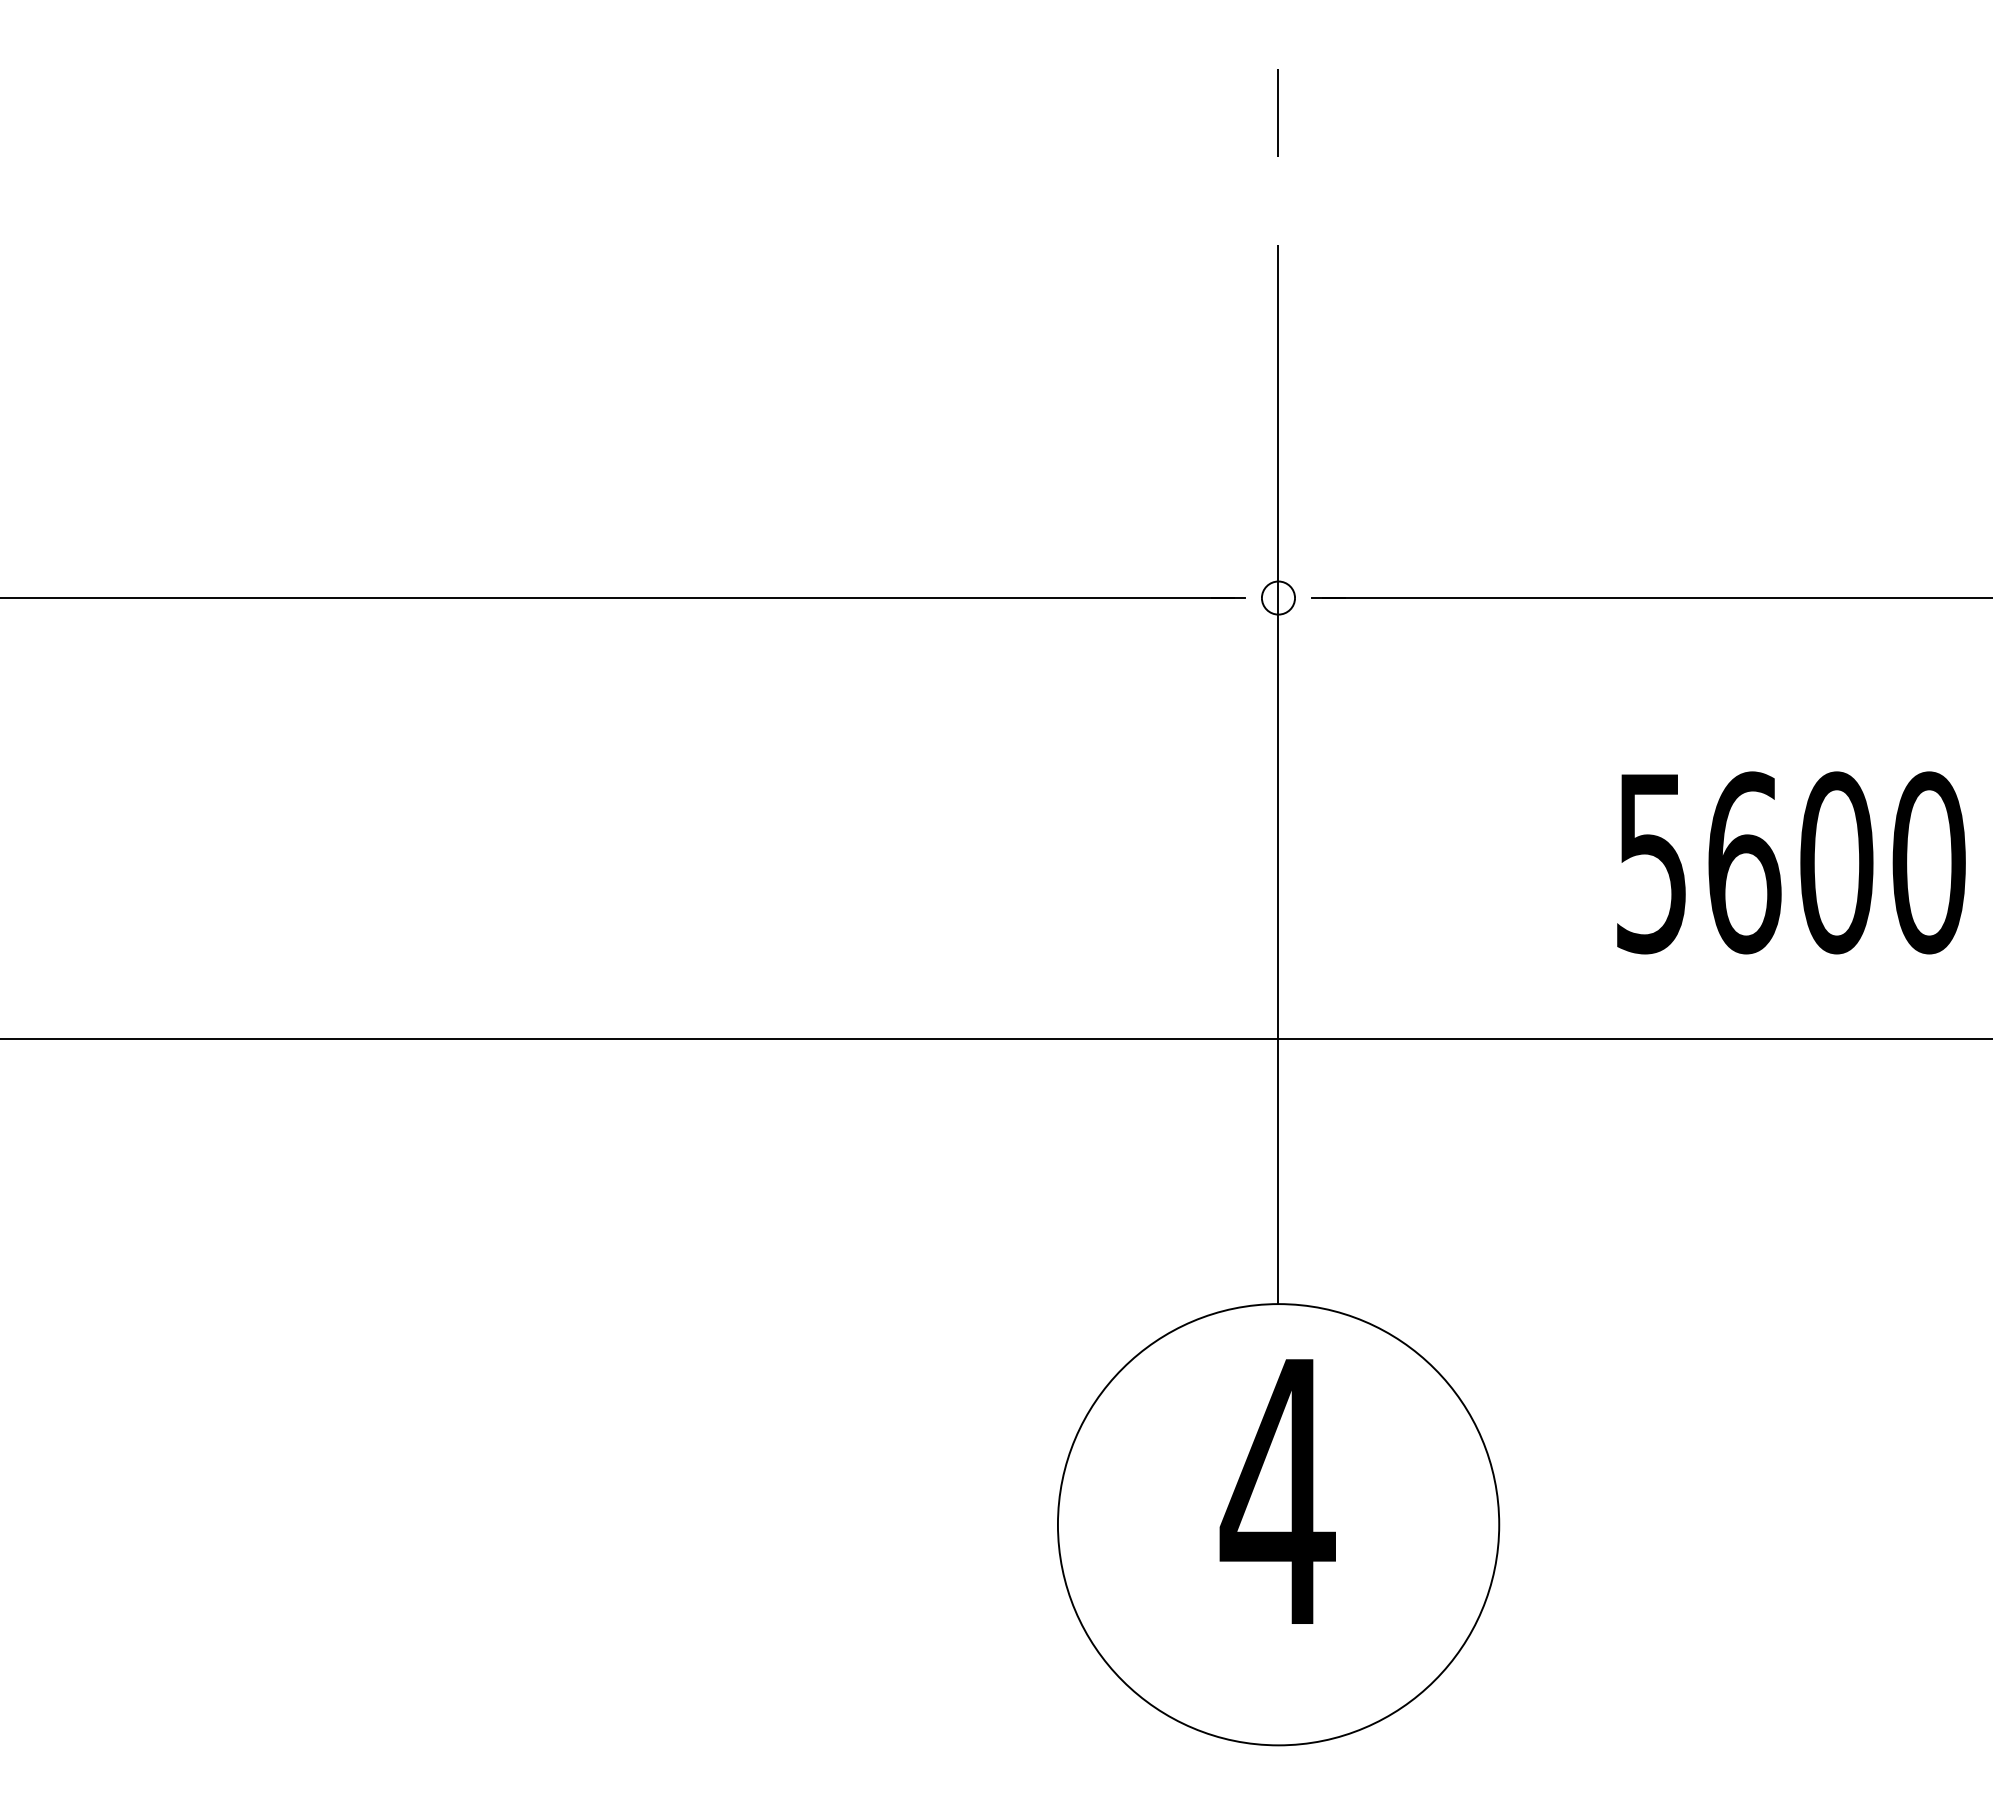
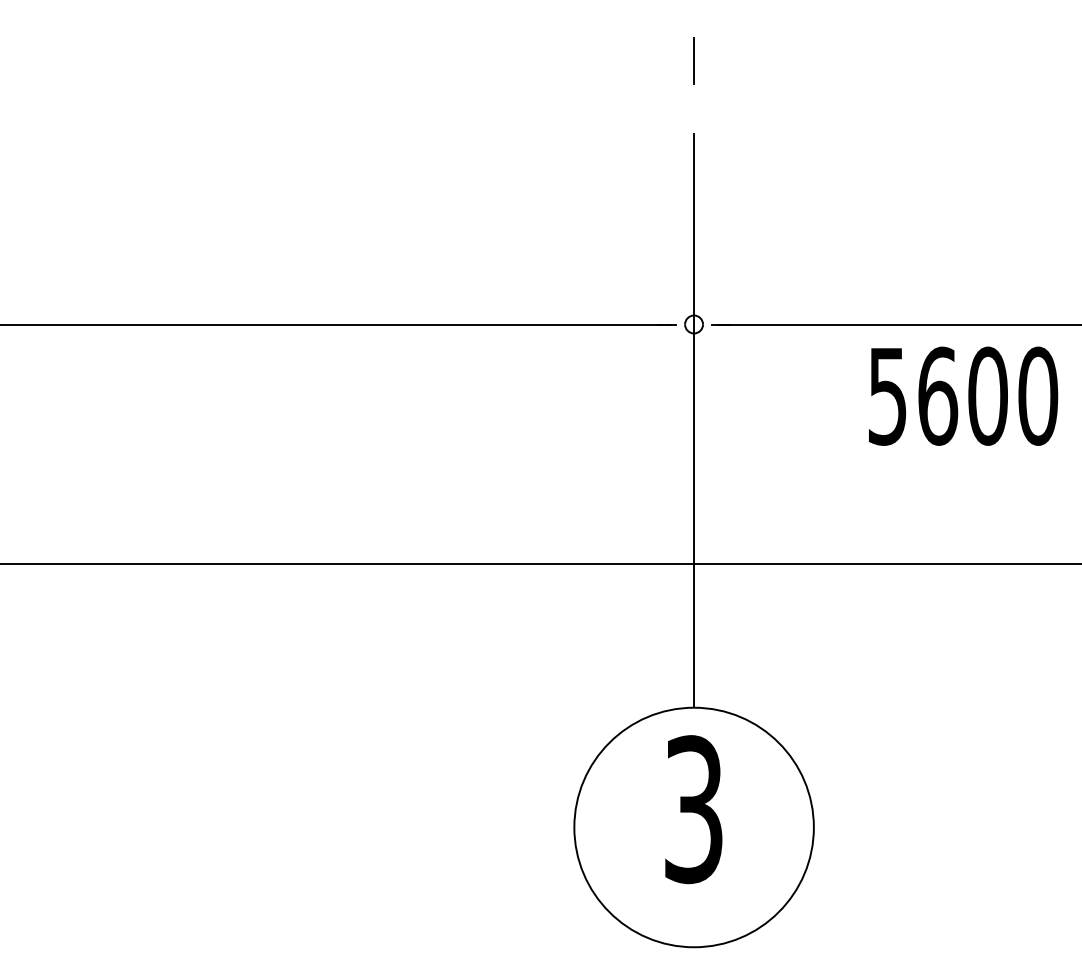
text: (1791, 861) -> (963, 395), moved
text: (1277, 1491) -> (693, 809), 4 -> 3

